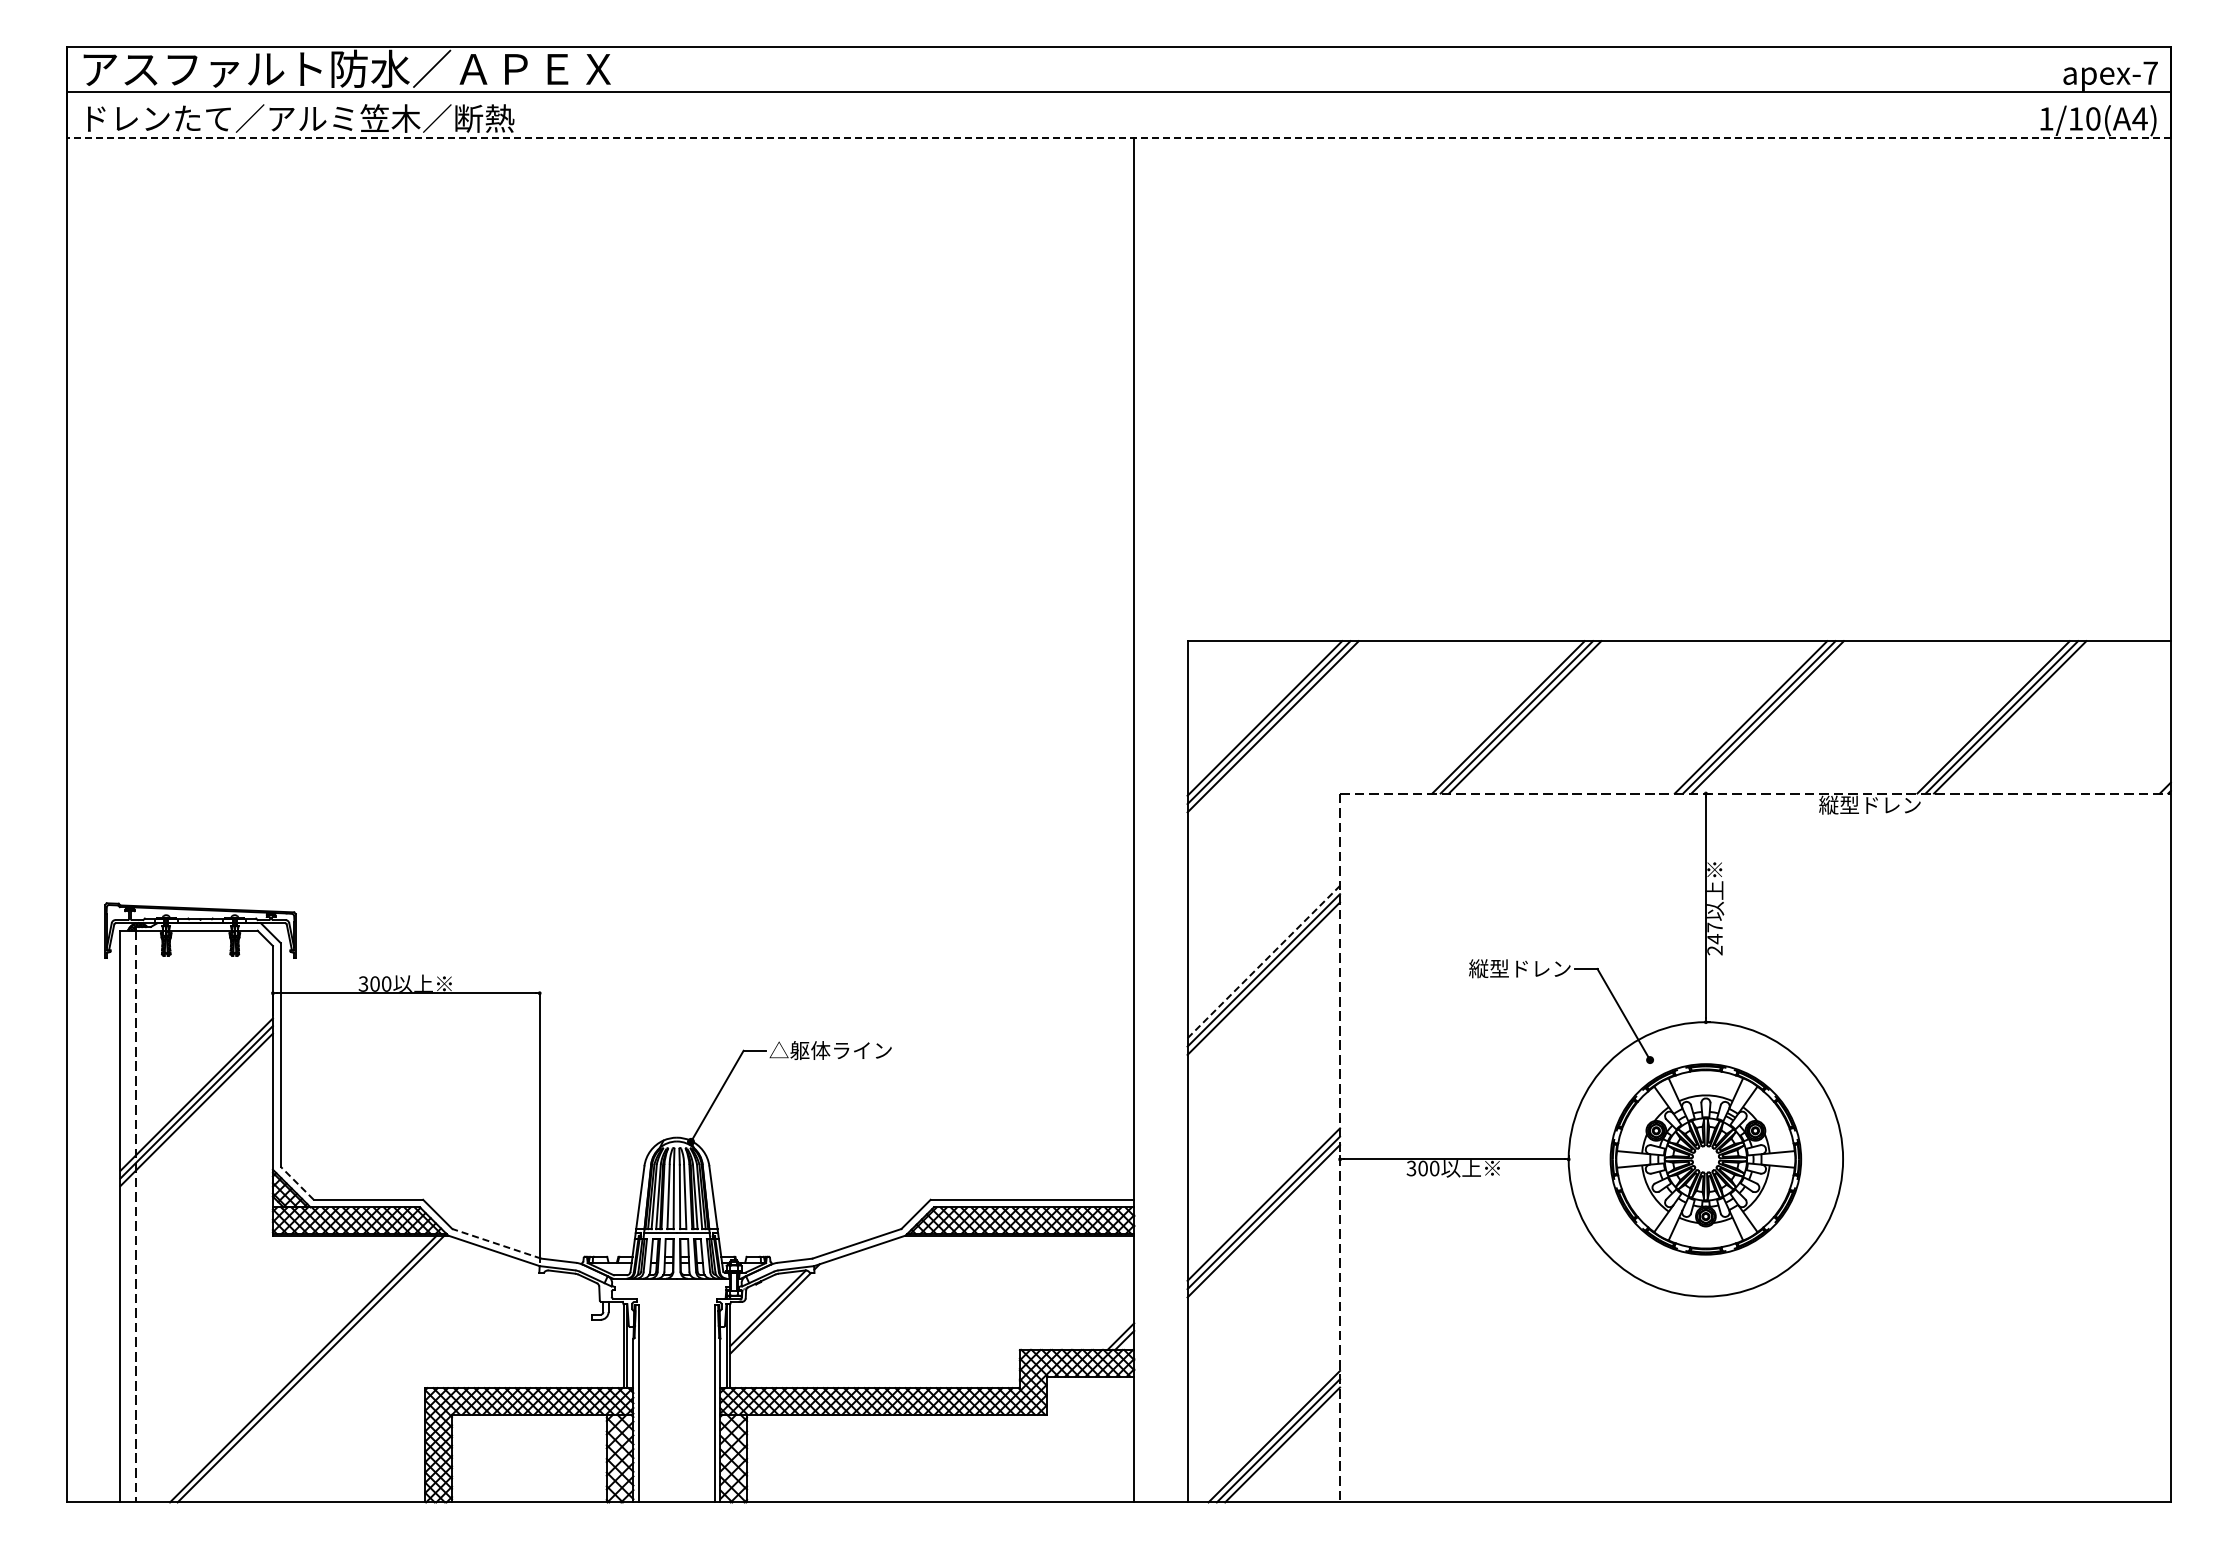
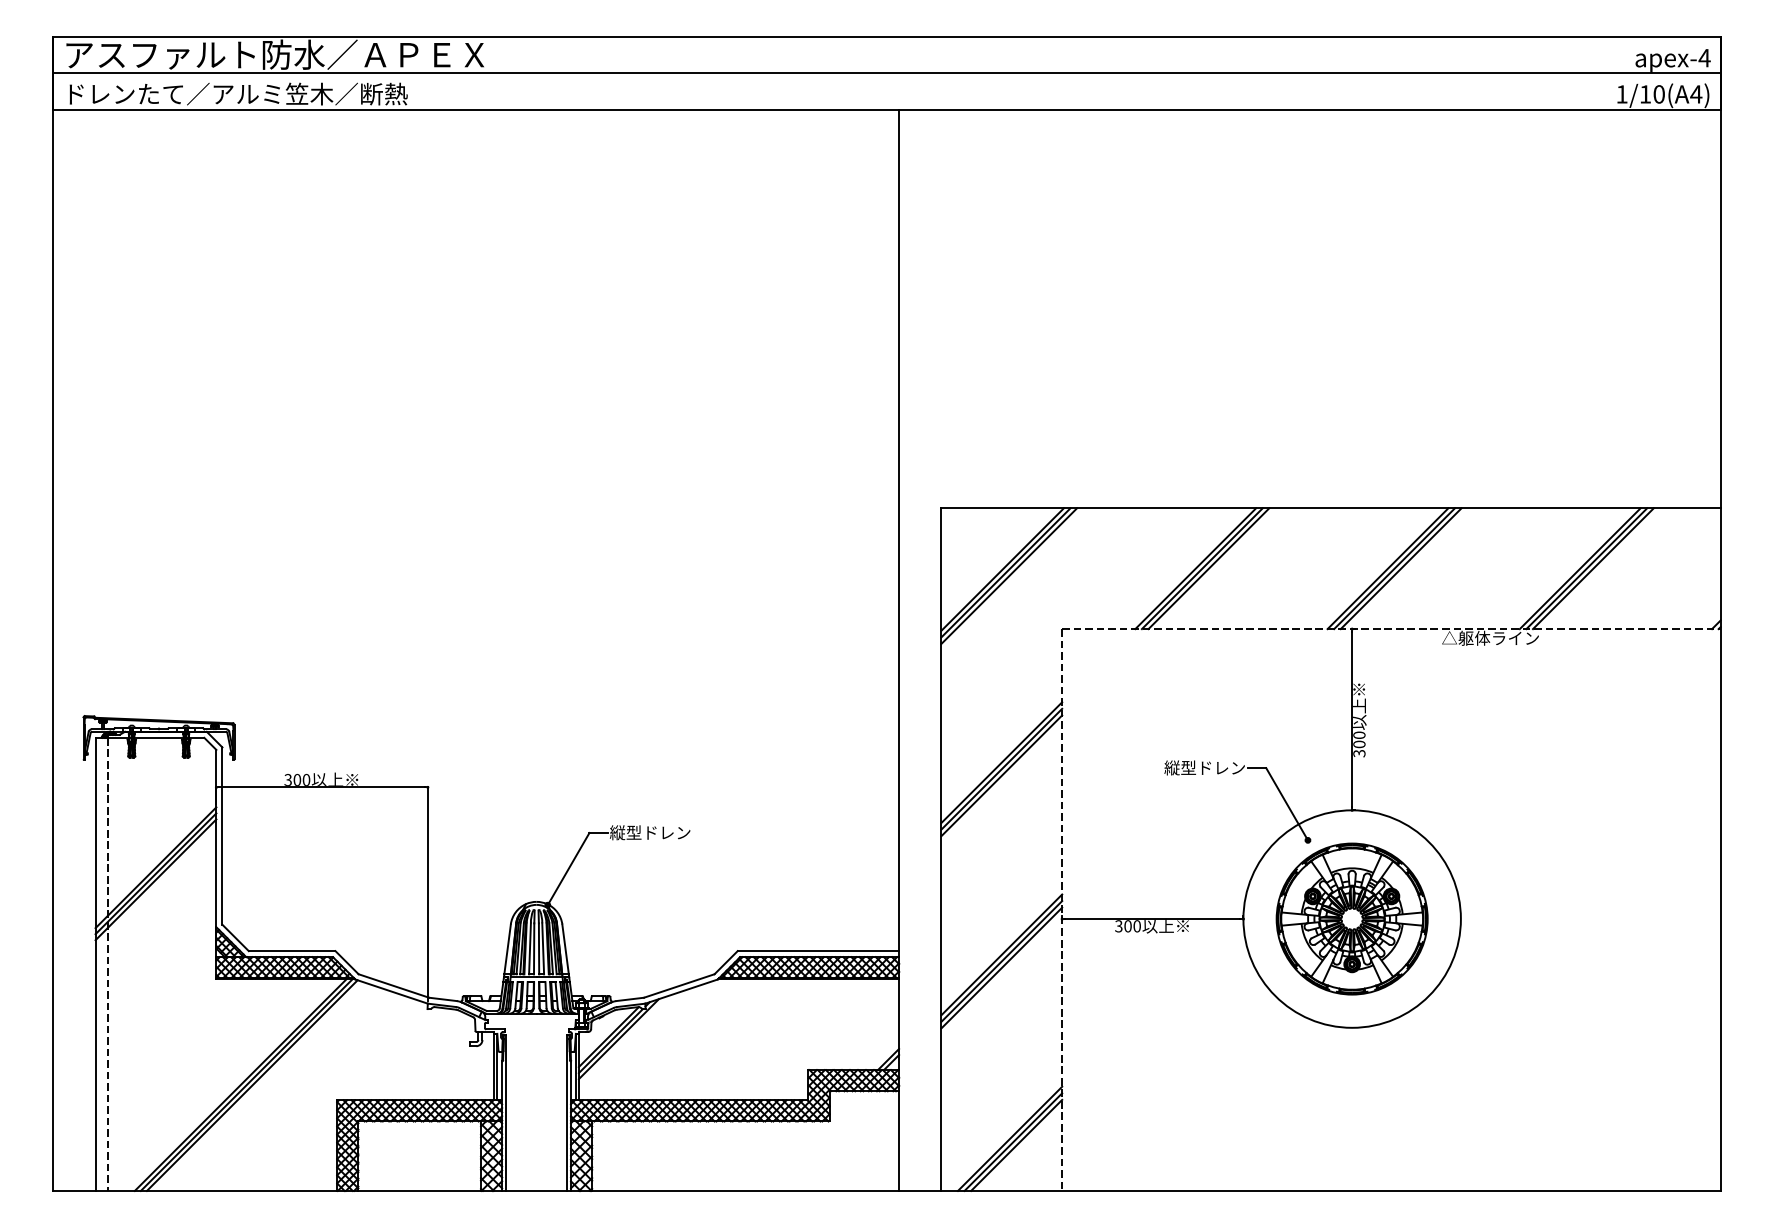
text: (2150, 72) -> (1704, 57), apex-7 -> apex-4
line: (1119, 138) -> (887, 109), dashed -> solid
text: (1880, 804) -> (1490, 637), 縦型ドレン -> △躯体ライン
text: (1714, 938) -> (1358, 743), 247 -> 300
line: (1263, 962) -> (1001, 763), dashed -> solid
text: (830, 1050) -> (658, 832), △躯体ライン -> 縦型ドレン
line: (296, 1182) -> (235, 937), dashed -> solid
line: (496, 1243) -> (393, 985), dashed -> solid
line: (780, 1310) -> (618, 1038), added
line: (318, 1369) -> (252, 1085), added

